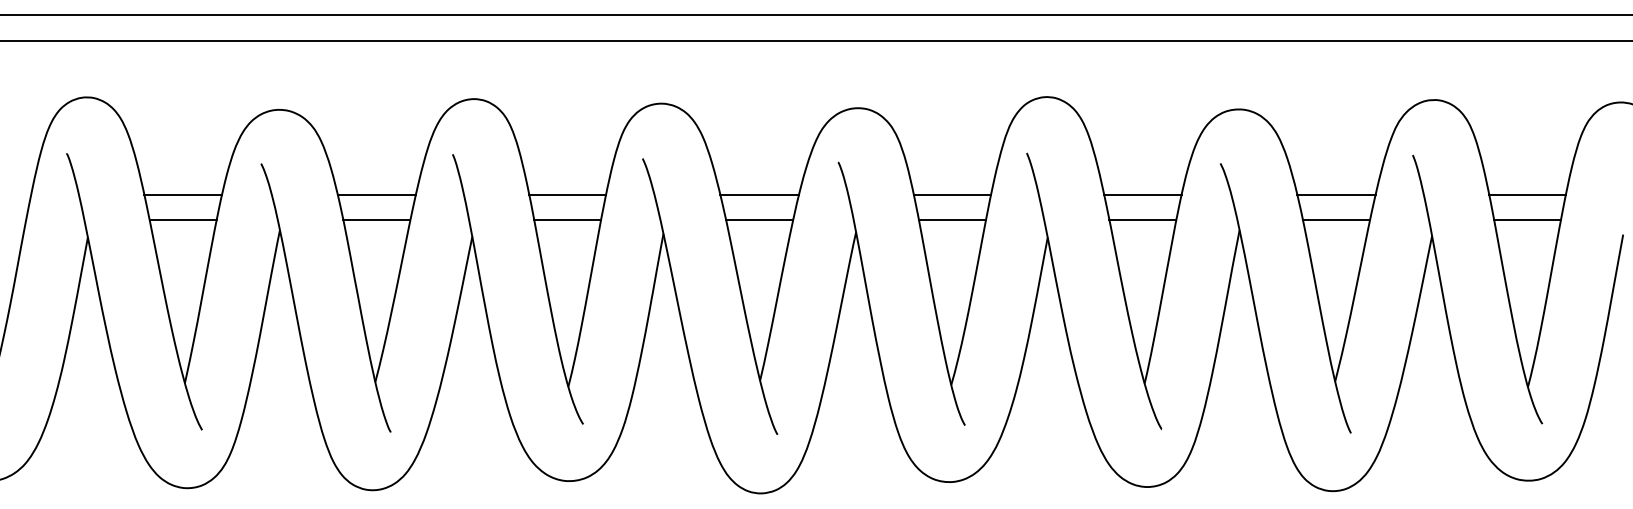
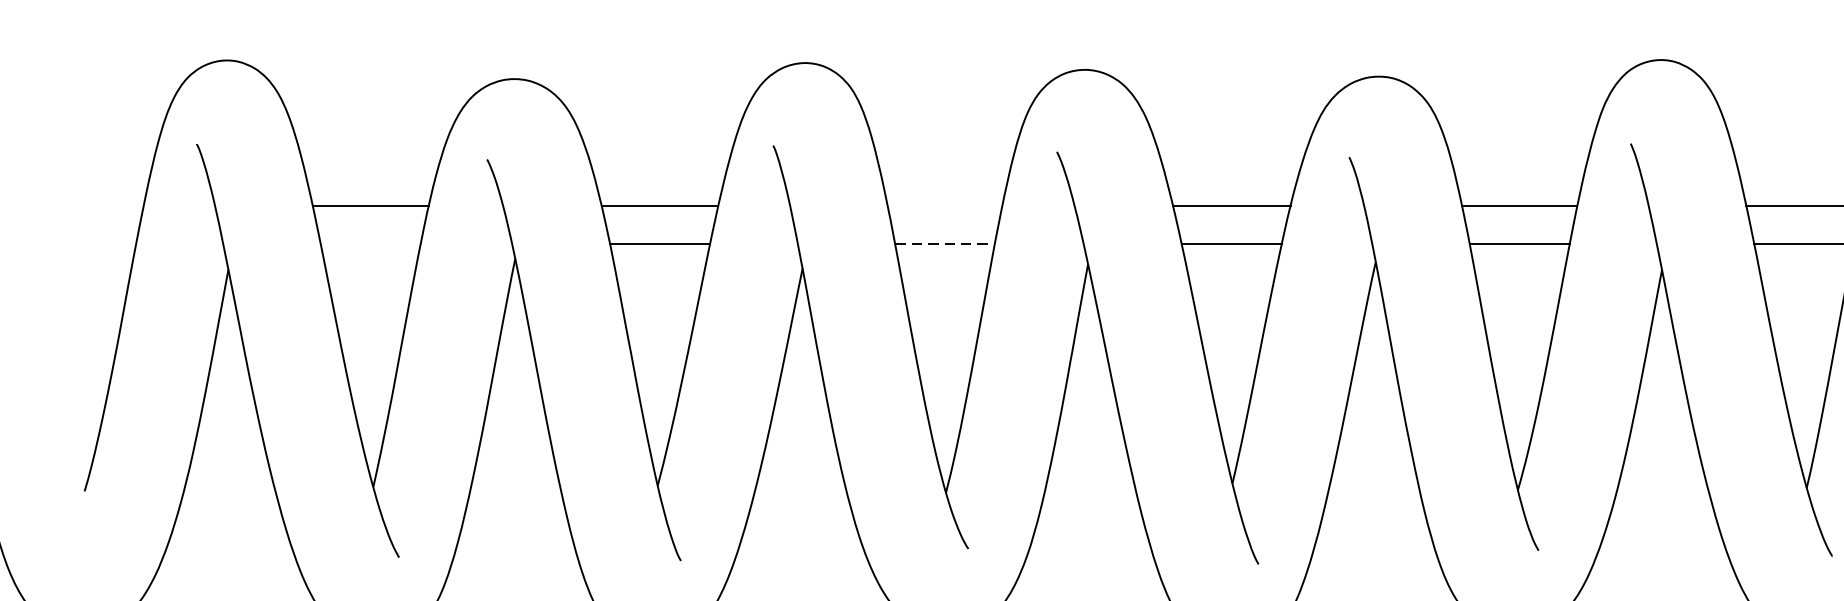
line: (567, 194) -> (944, 205), removed
line: (182, 220) -> (369, 244), removed
line: (568, 220) -> (946, 244), solid -> dashed

